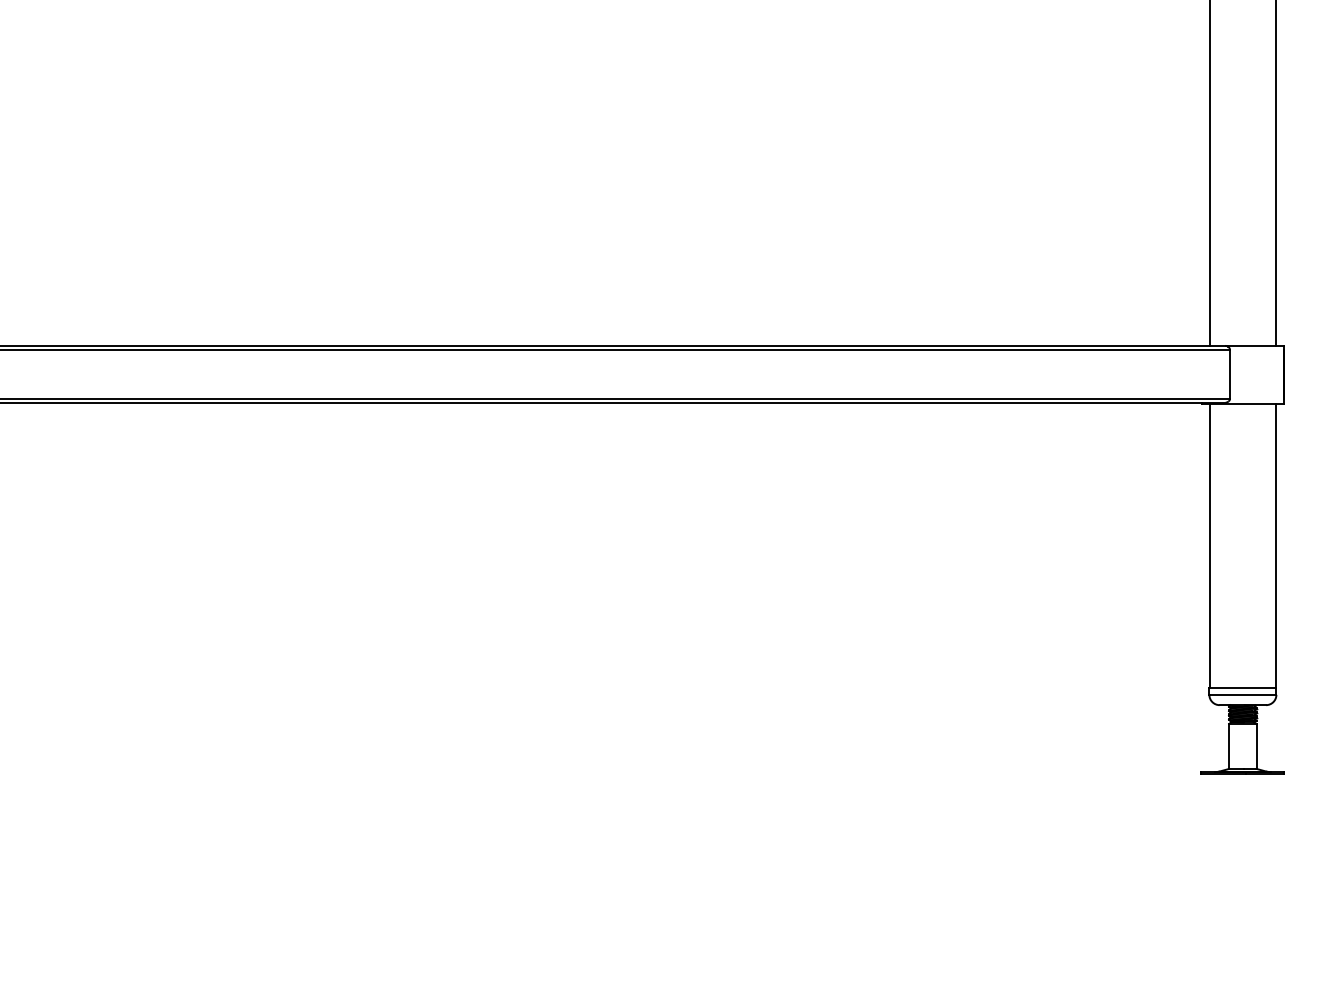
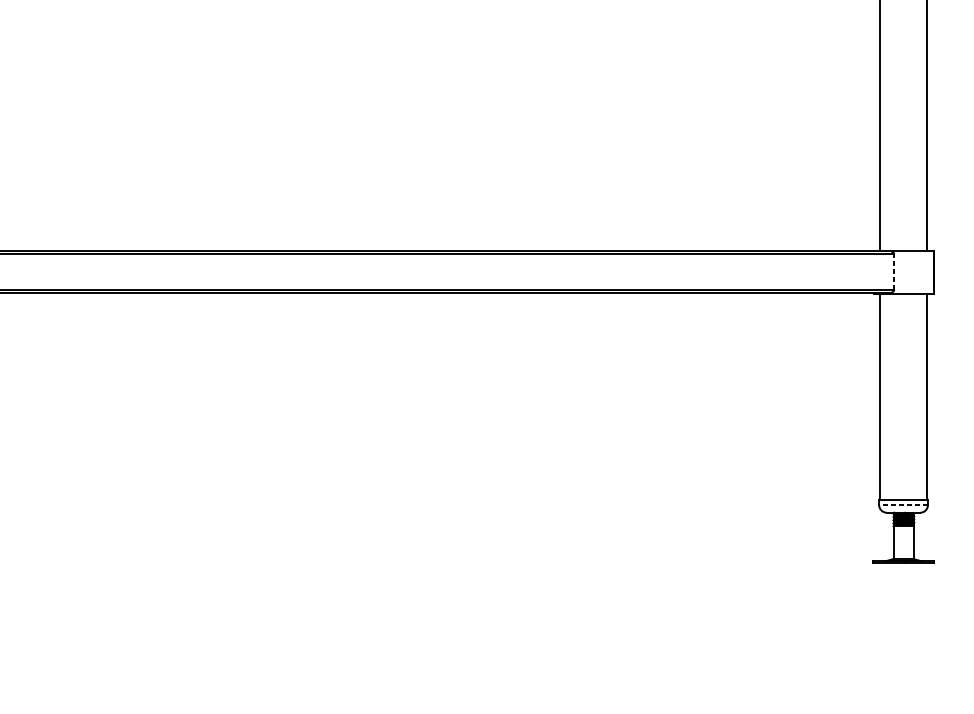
line: (1230, 374) -> (894, 272), solid -> dashed
line: (1242, 694) -> (903, 504), solid -> dashed

